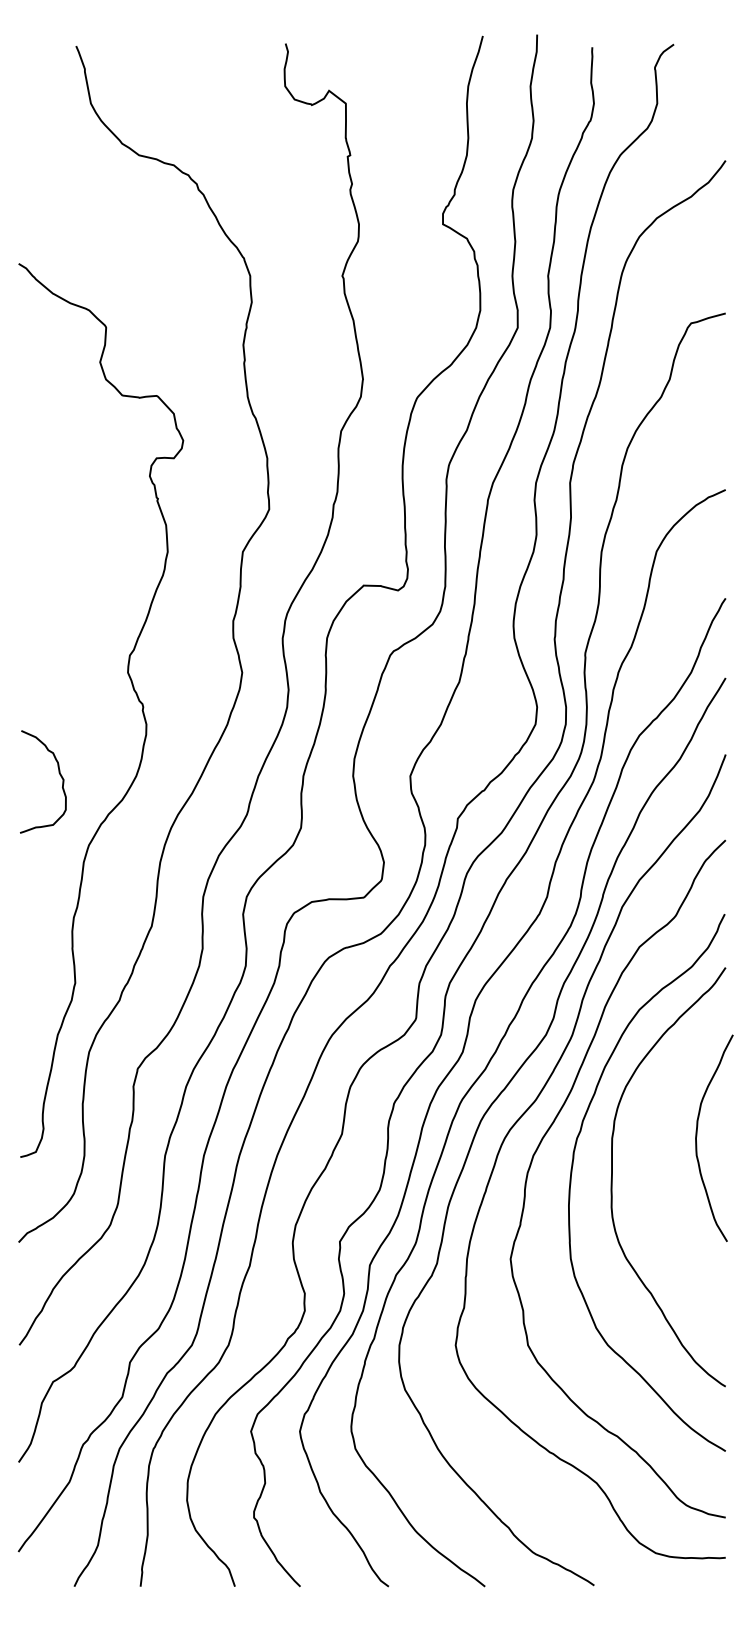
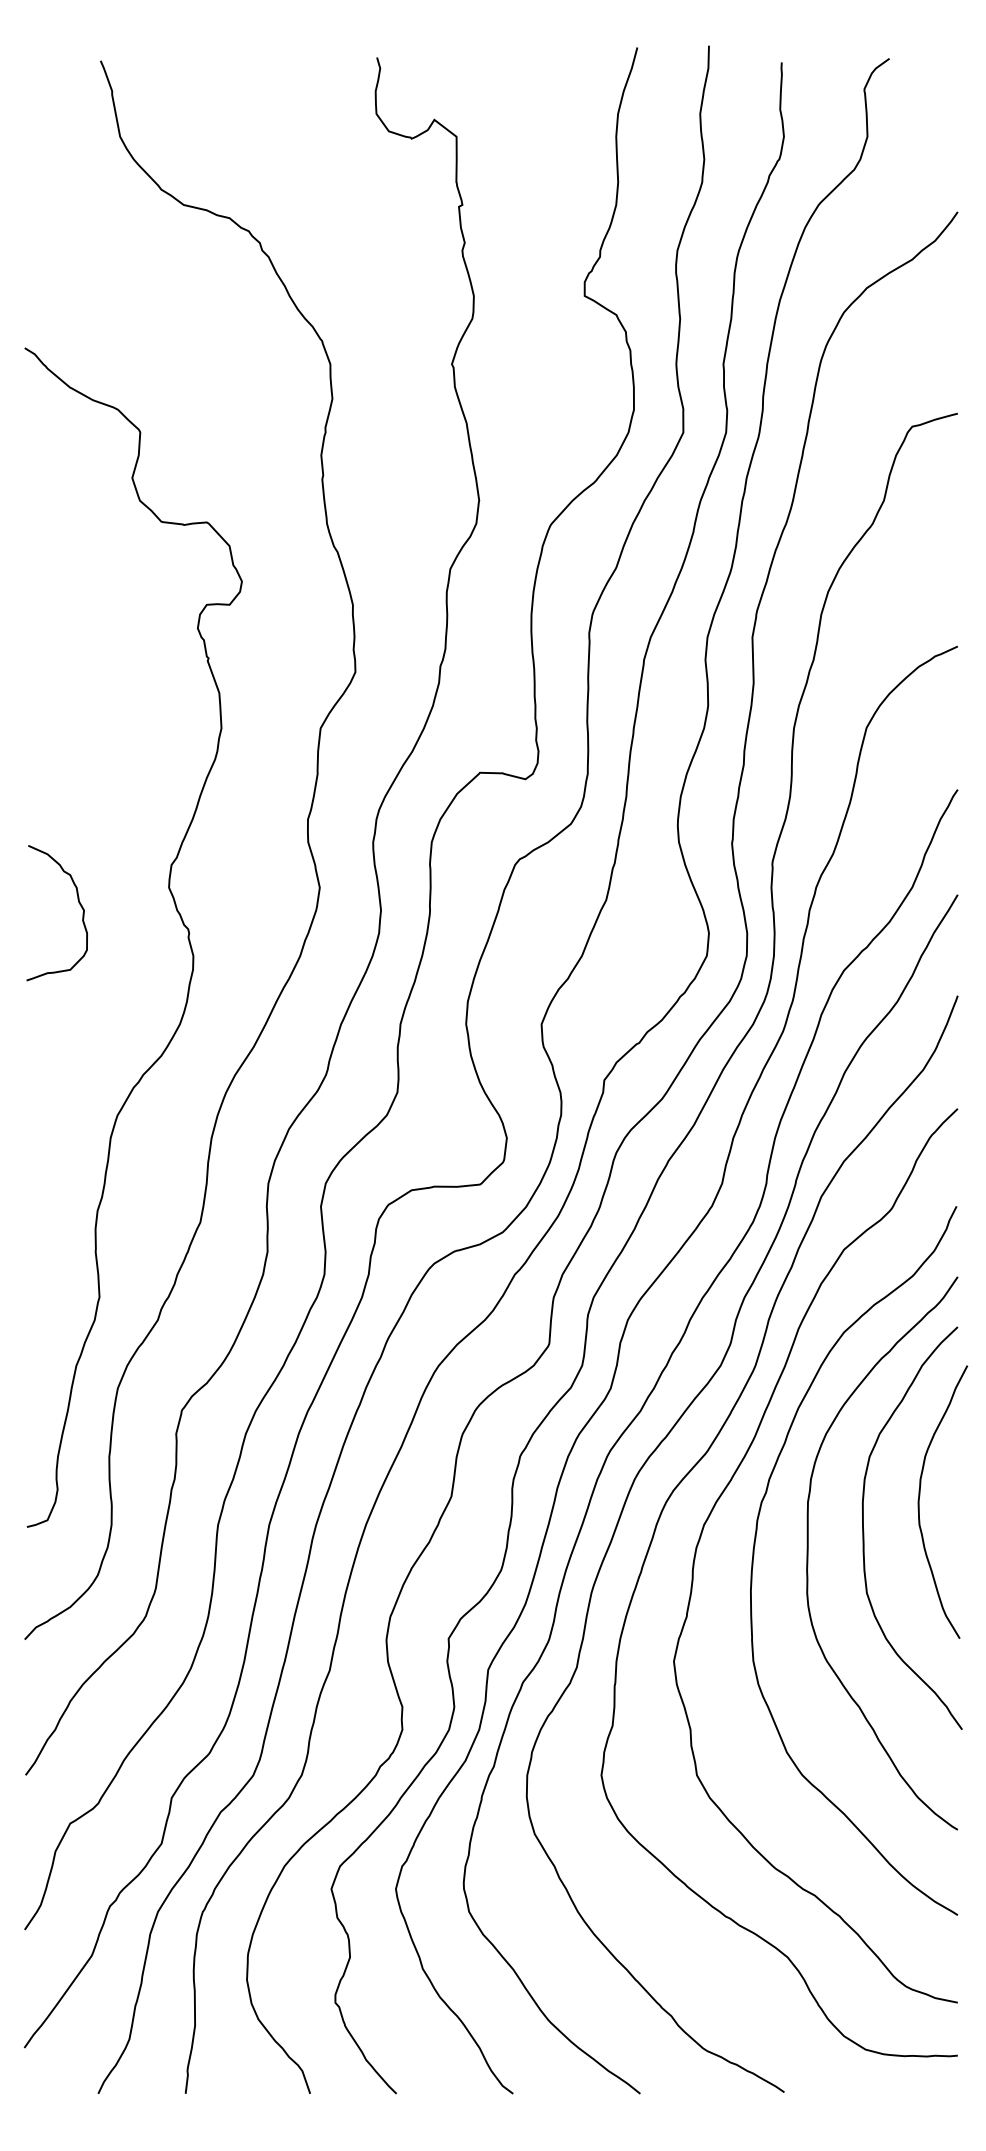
curve: (59, 774) -> (78, 903), moved
curve: (655, 1164) -> (865, 1536), added

